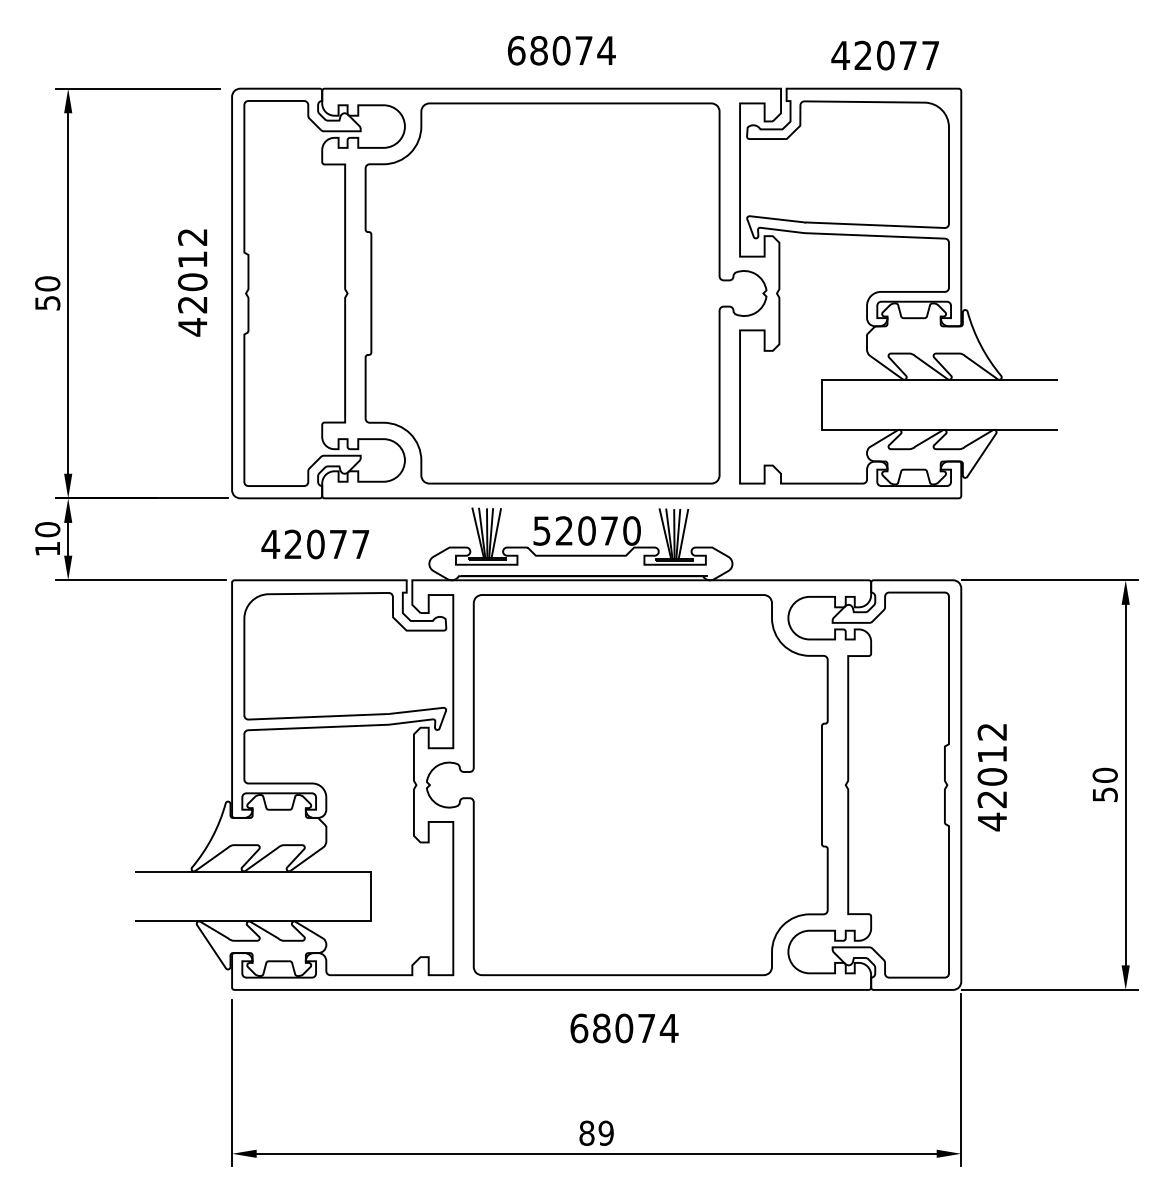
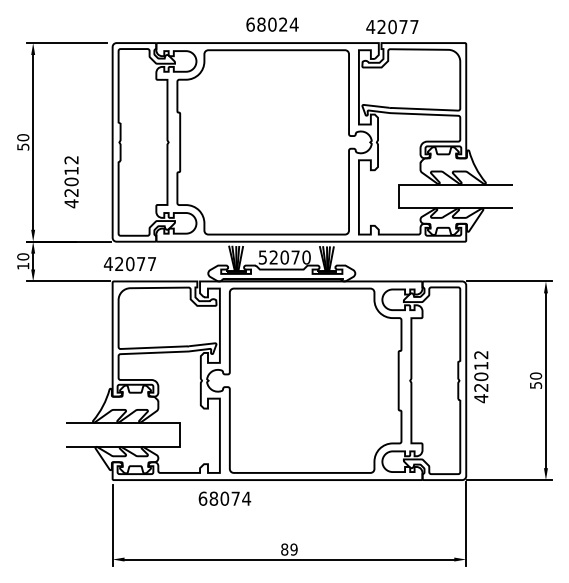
text: (584, 50) -> (283, 24), 68074 -> 68024
text: (885, 54) -> (392, 26), moved
text: (192, 283) -> (71, 182), moved
text: (314, 545) -> (129, 264), moved
text: (623, 1027) -> (224, 498), moved

